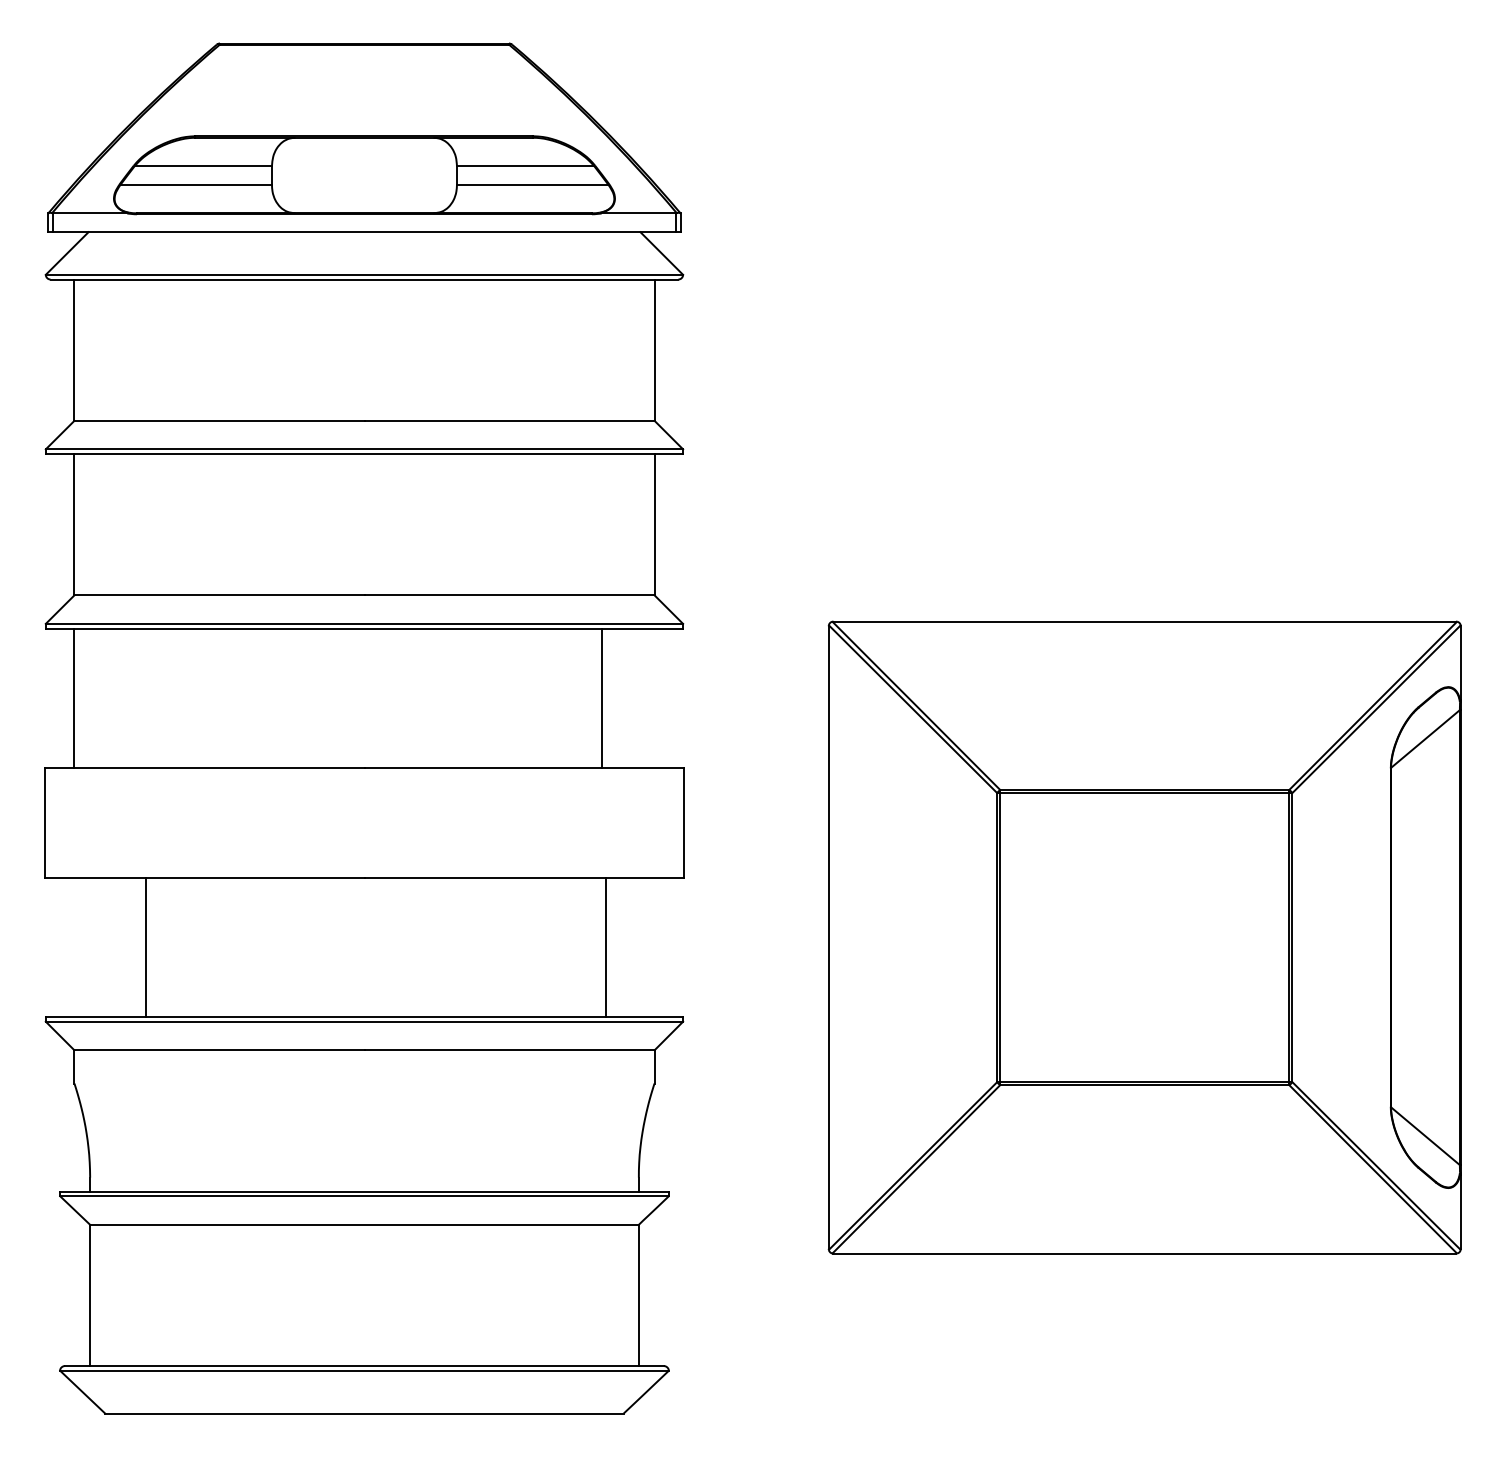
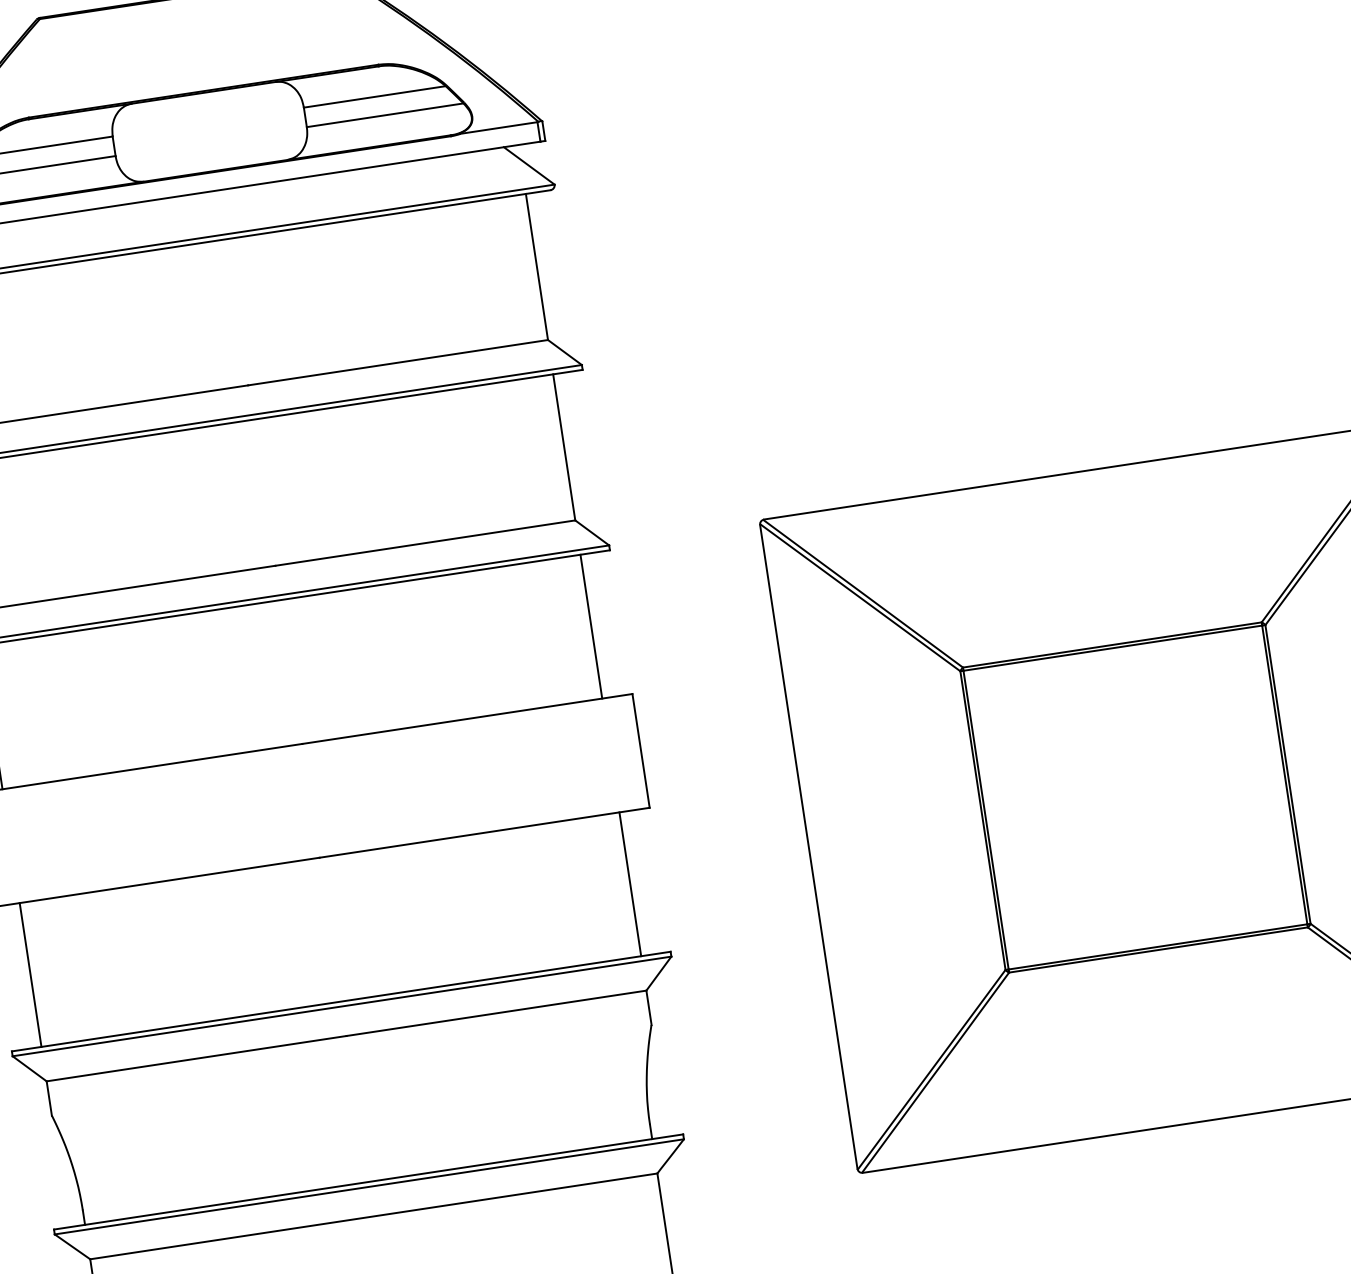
line: (601, 697) -> (591, 625), moved
line: (146, 947) -> (30, 975), moved
line: (605, 947) -> (630, 884), moved

